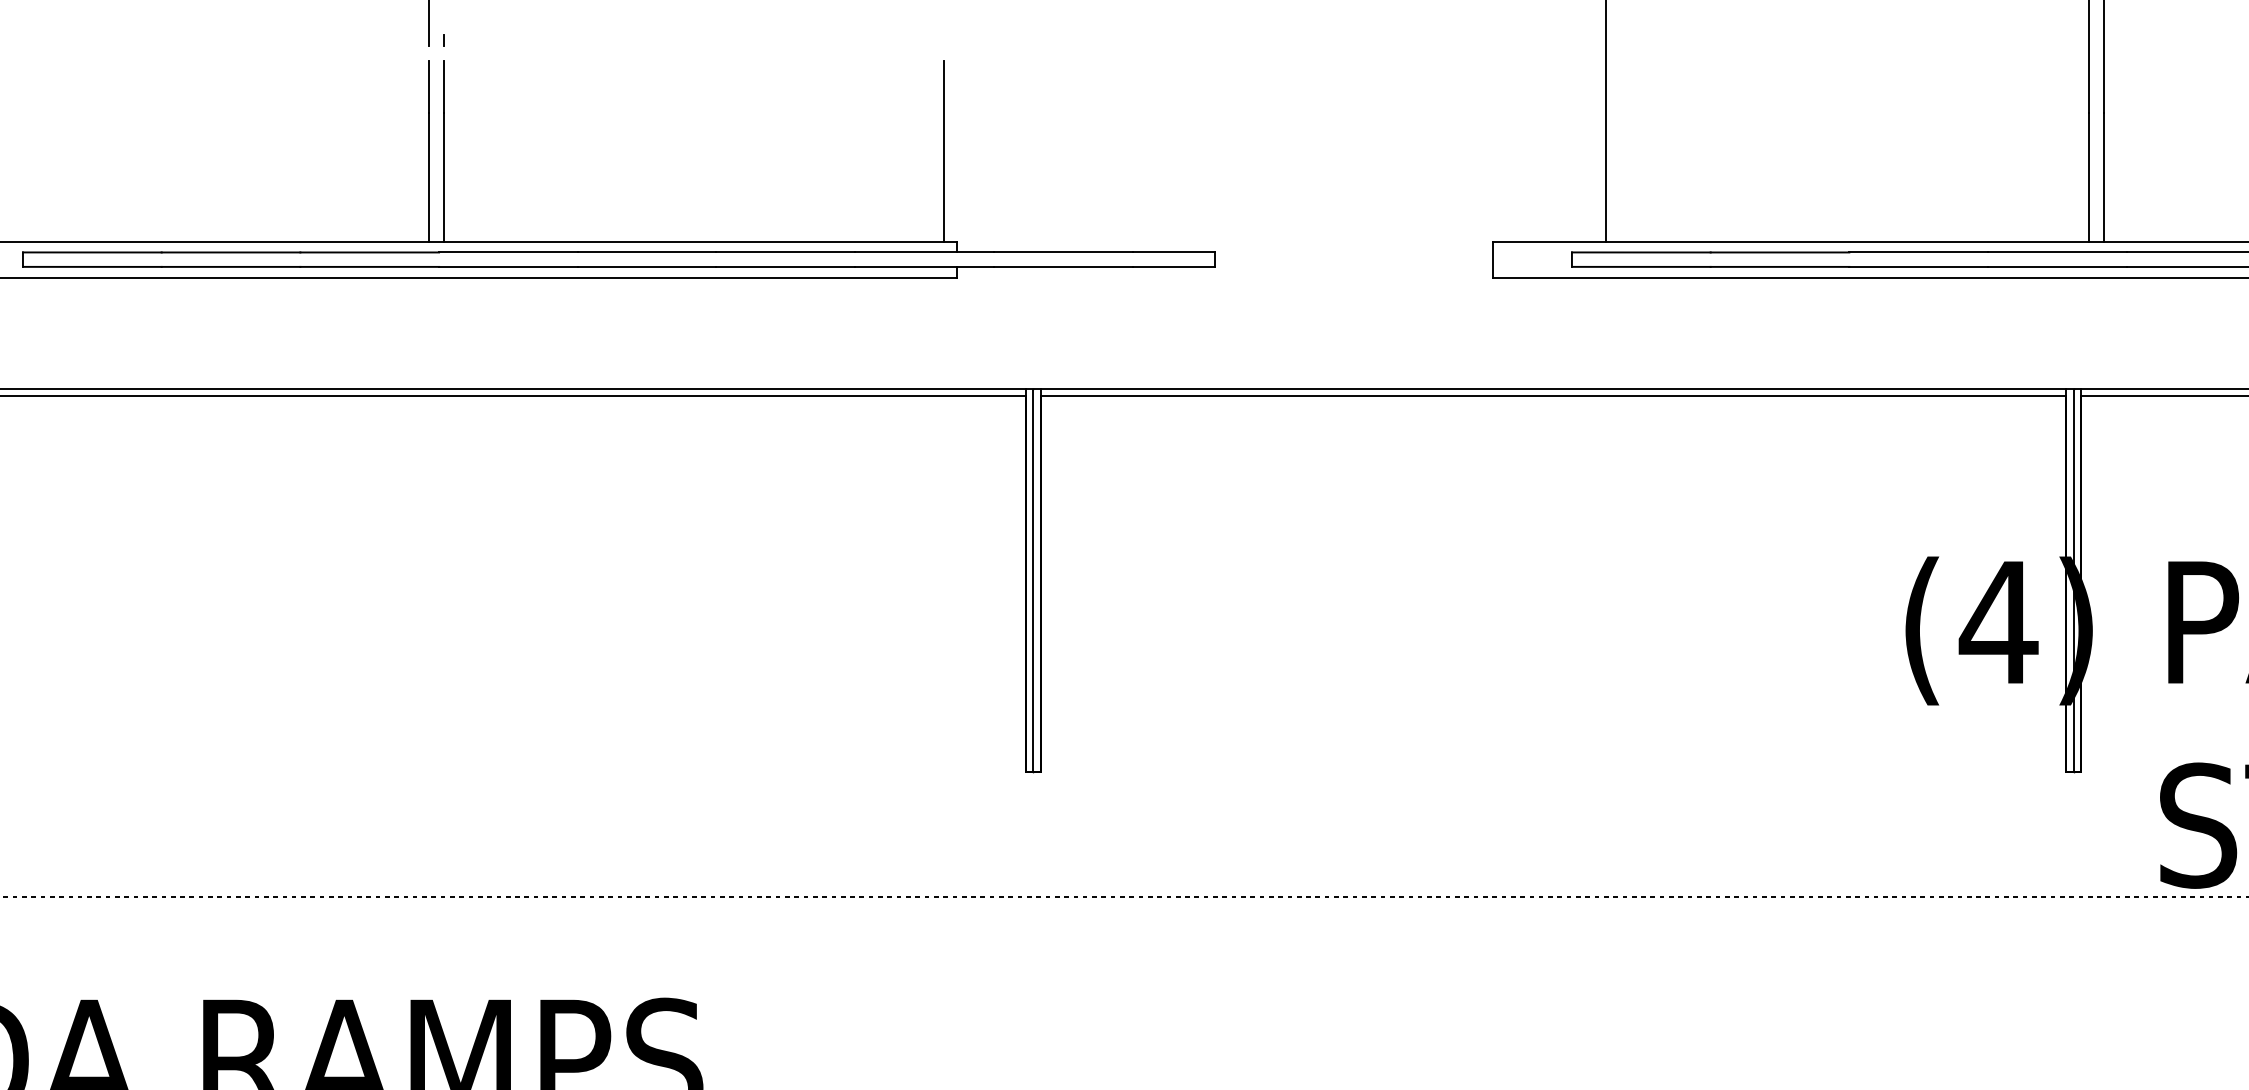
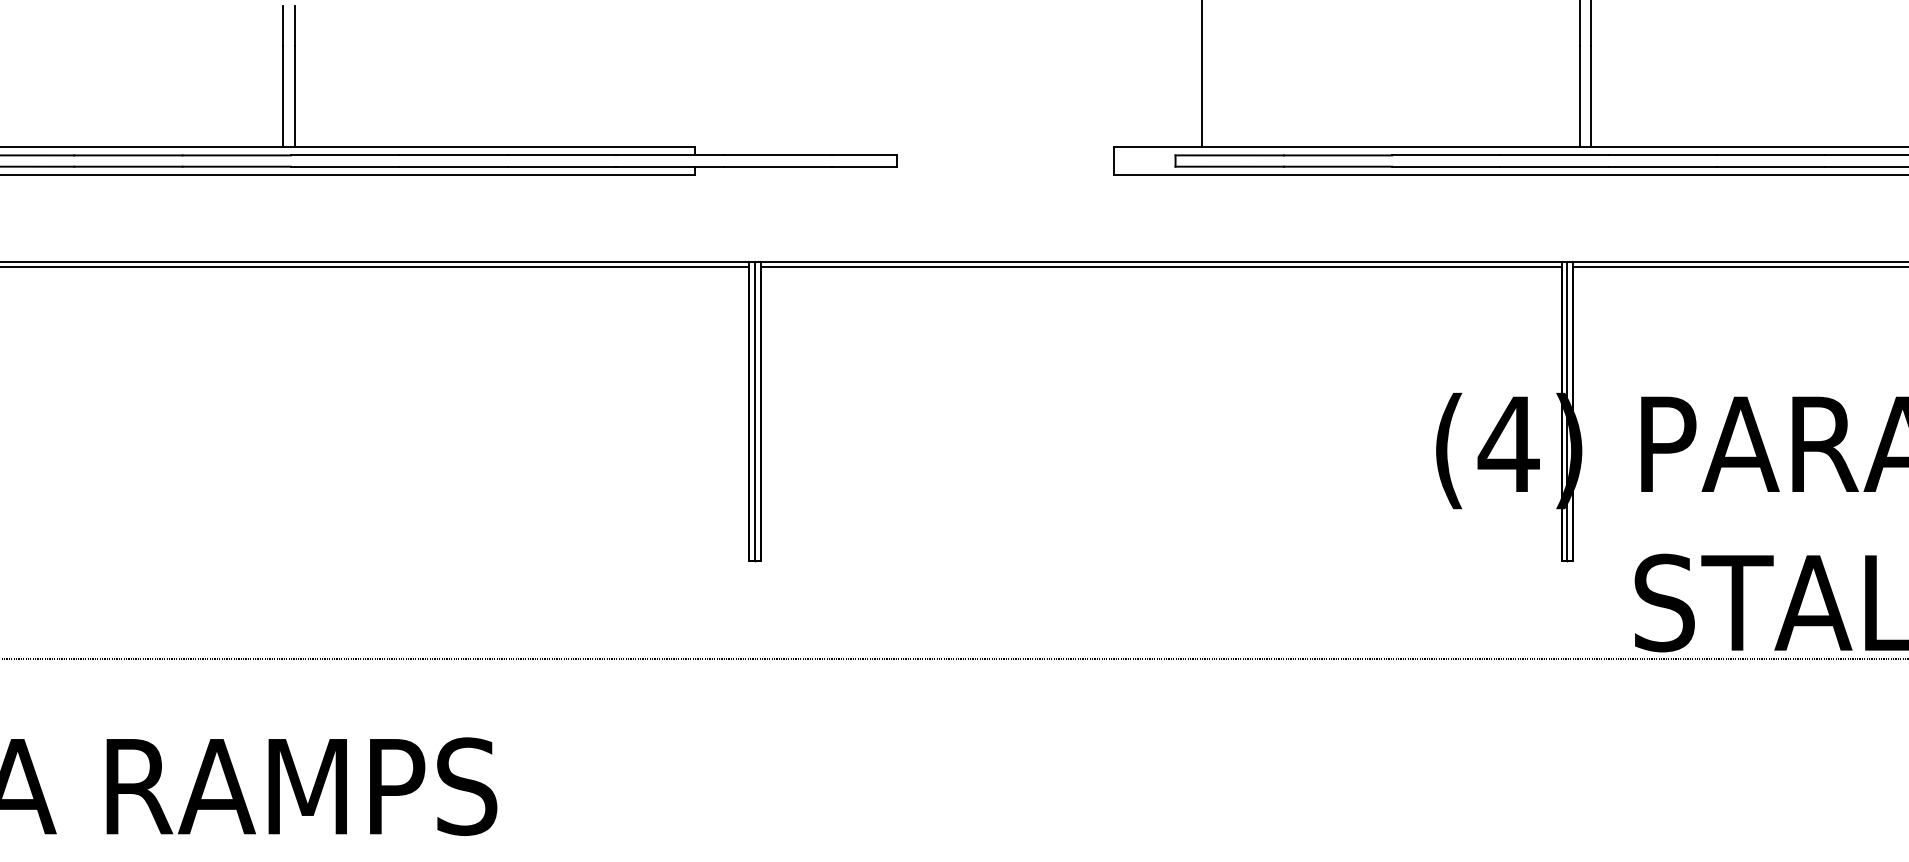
line: (943, 150) -> (684, 75), removed

